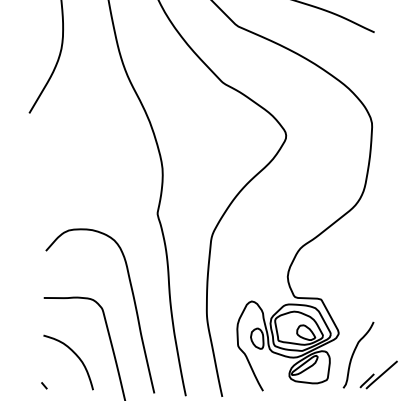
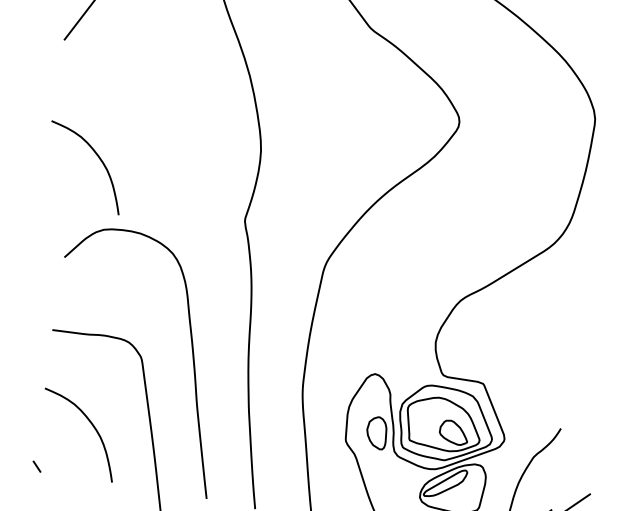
curve: (59, 185) -> (97, 158), added

